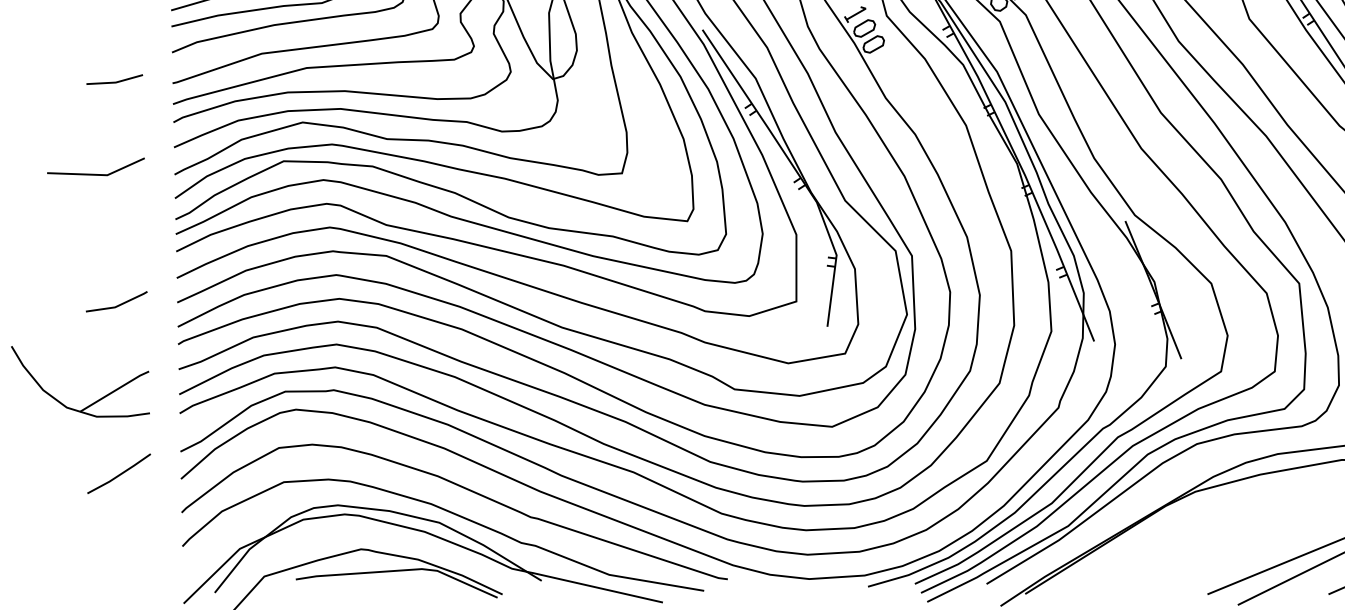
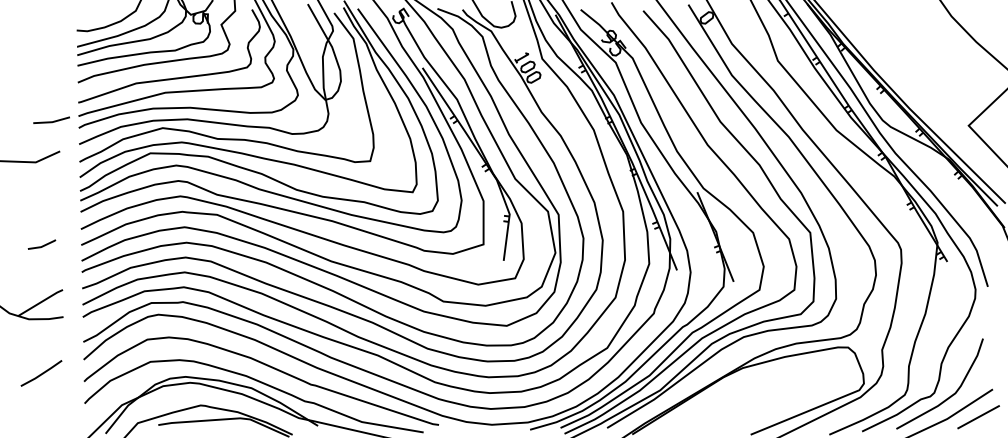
part: (114, 78) -> (51, 119), moved
part: (116, 301) -> (41, 244), size x0.7
line: (119, 473) -> (41, 373), moved

